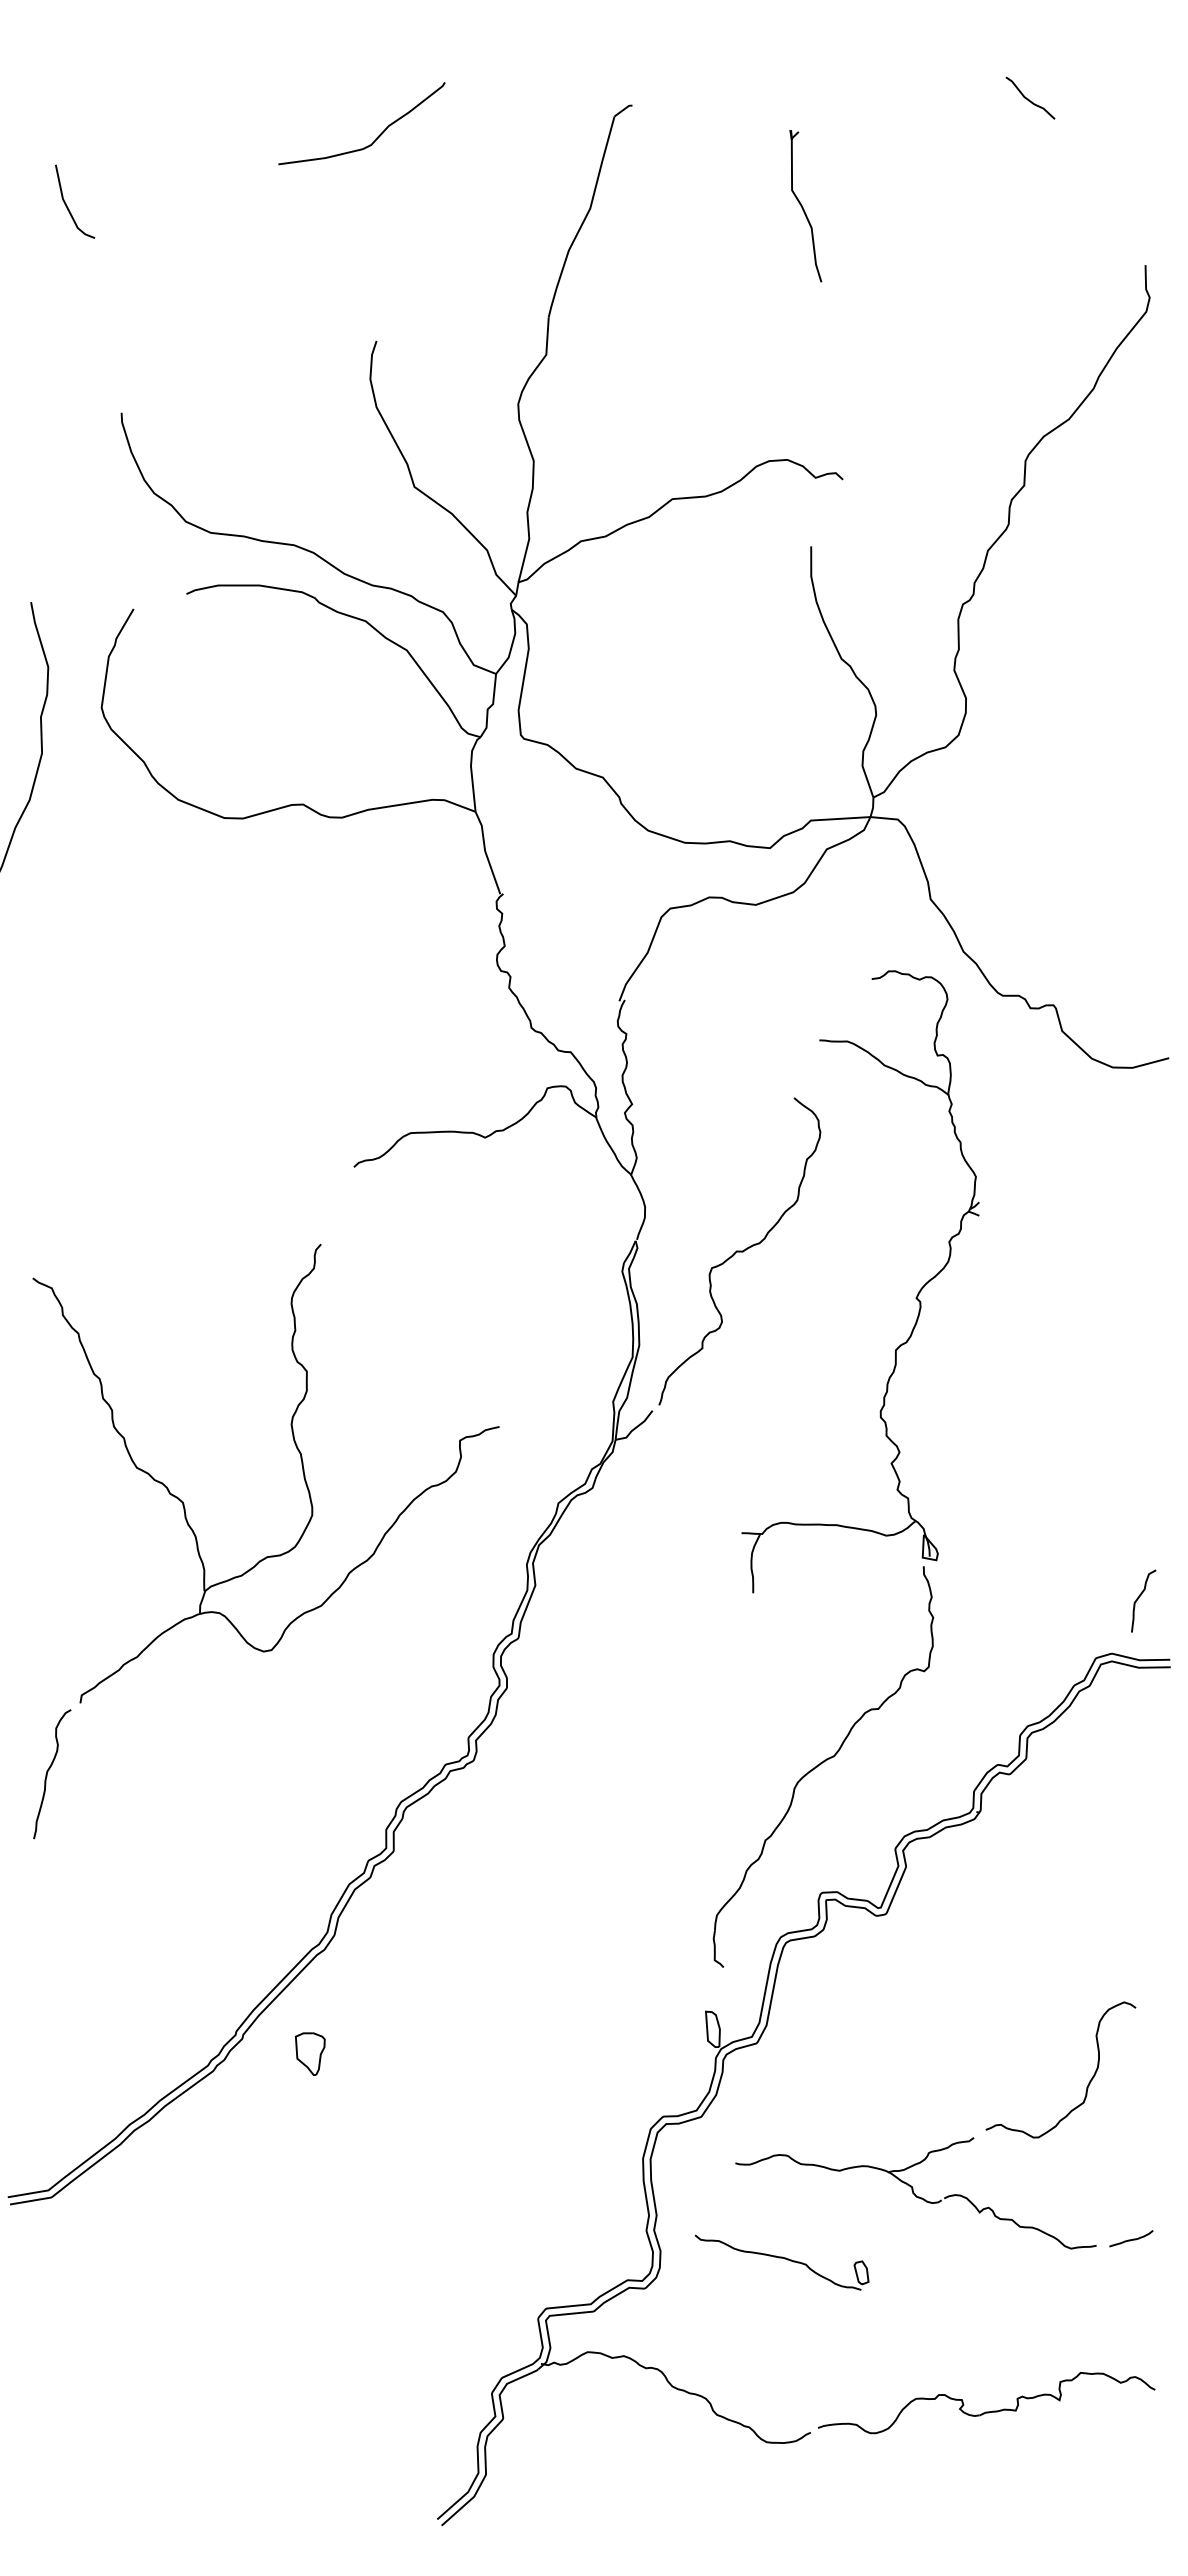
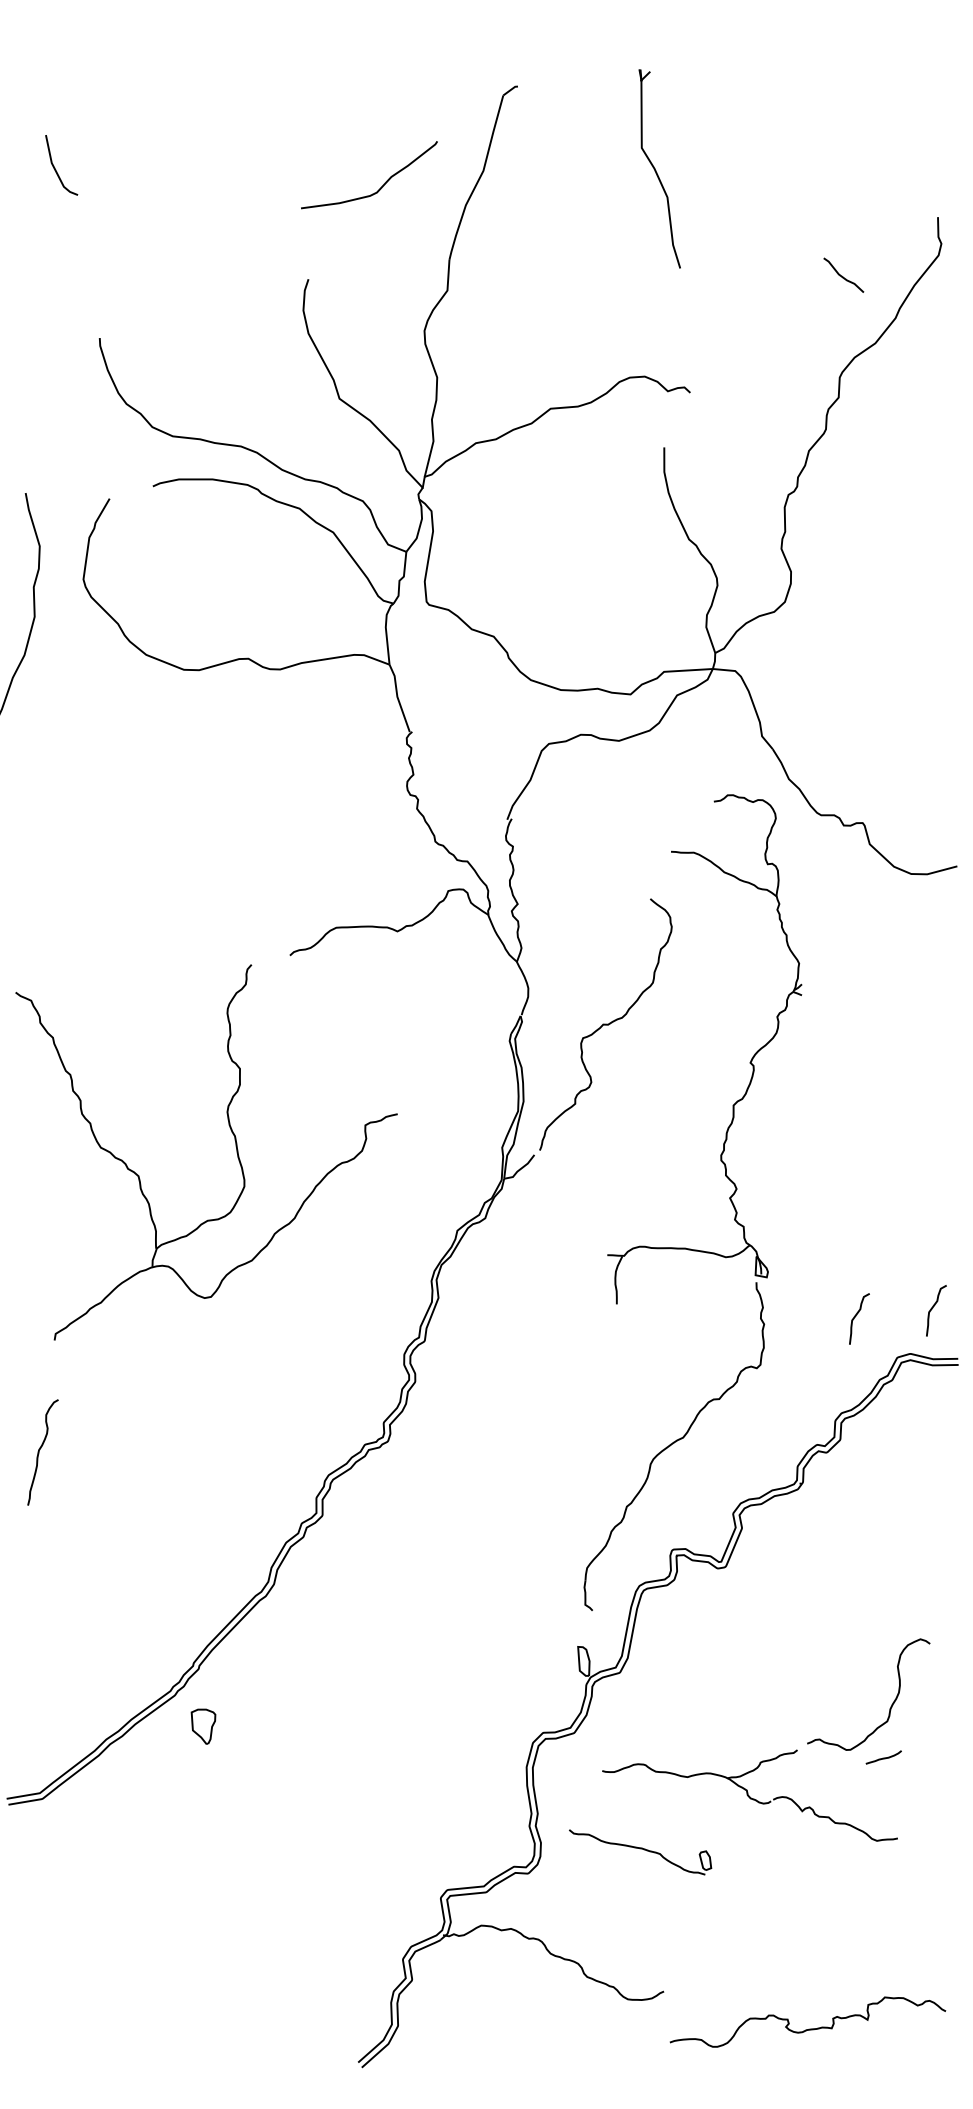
curve: (1028, 98) -> (842, 275), moved
curve: (376, 137) -> (381, 186), moved
part: (805, 206) -> (659, 169), size x1.6
part: (301, 1465) -> (235, 1145), moved
curve: (1045, 1608) -> (856, 1316), added
part: (310, 2053) -> (203, 1726), moved
curve: (1131, 2239) -> (883, 1758), moved
part: (986, 2411) -> (807, 2029), moved

